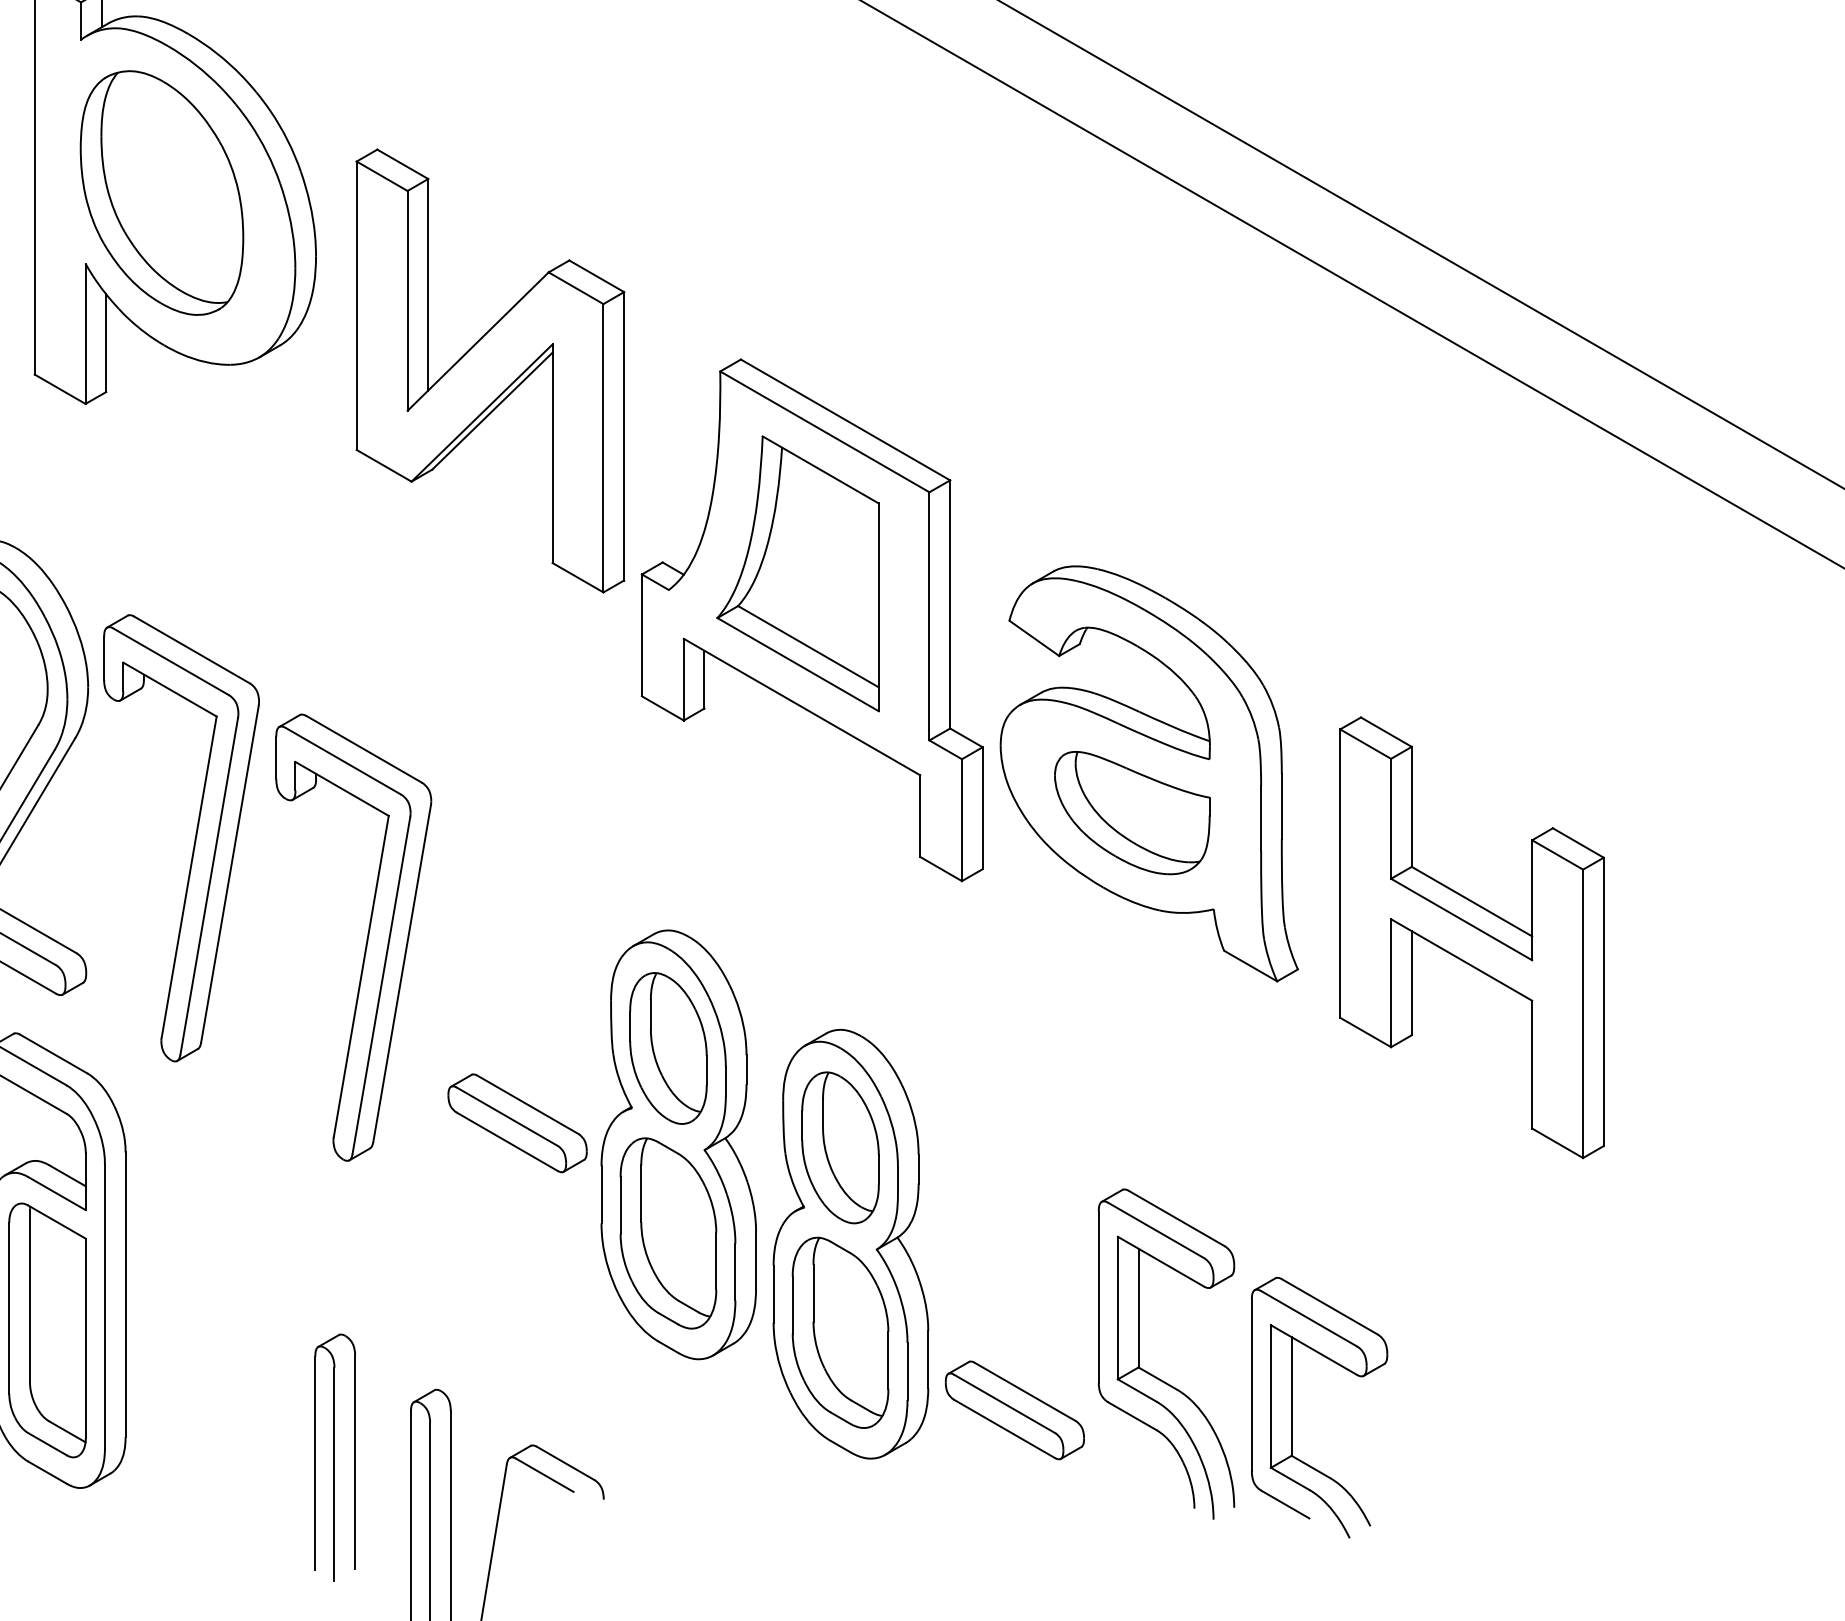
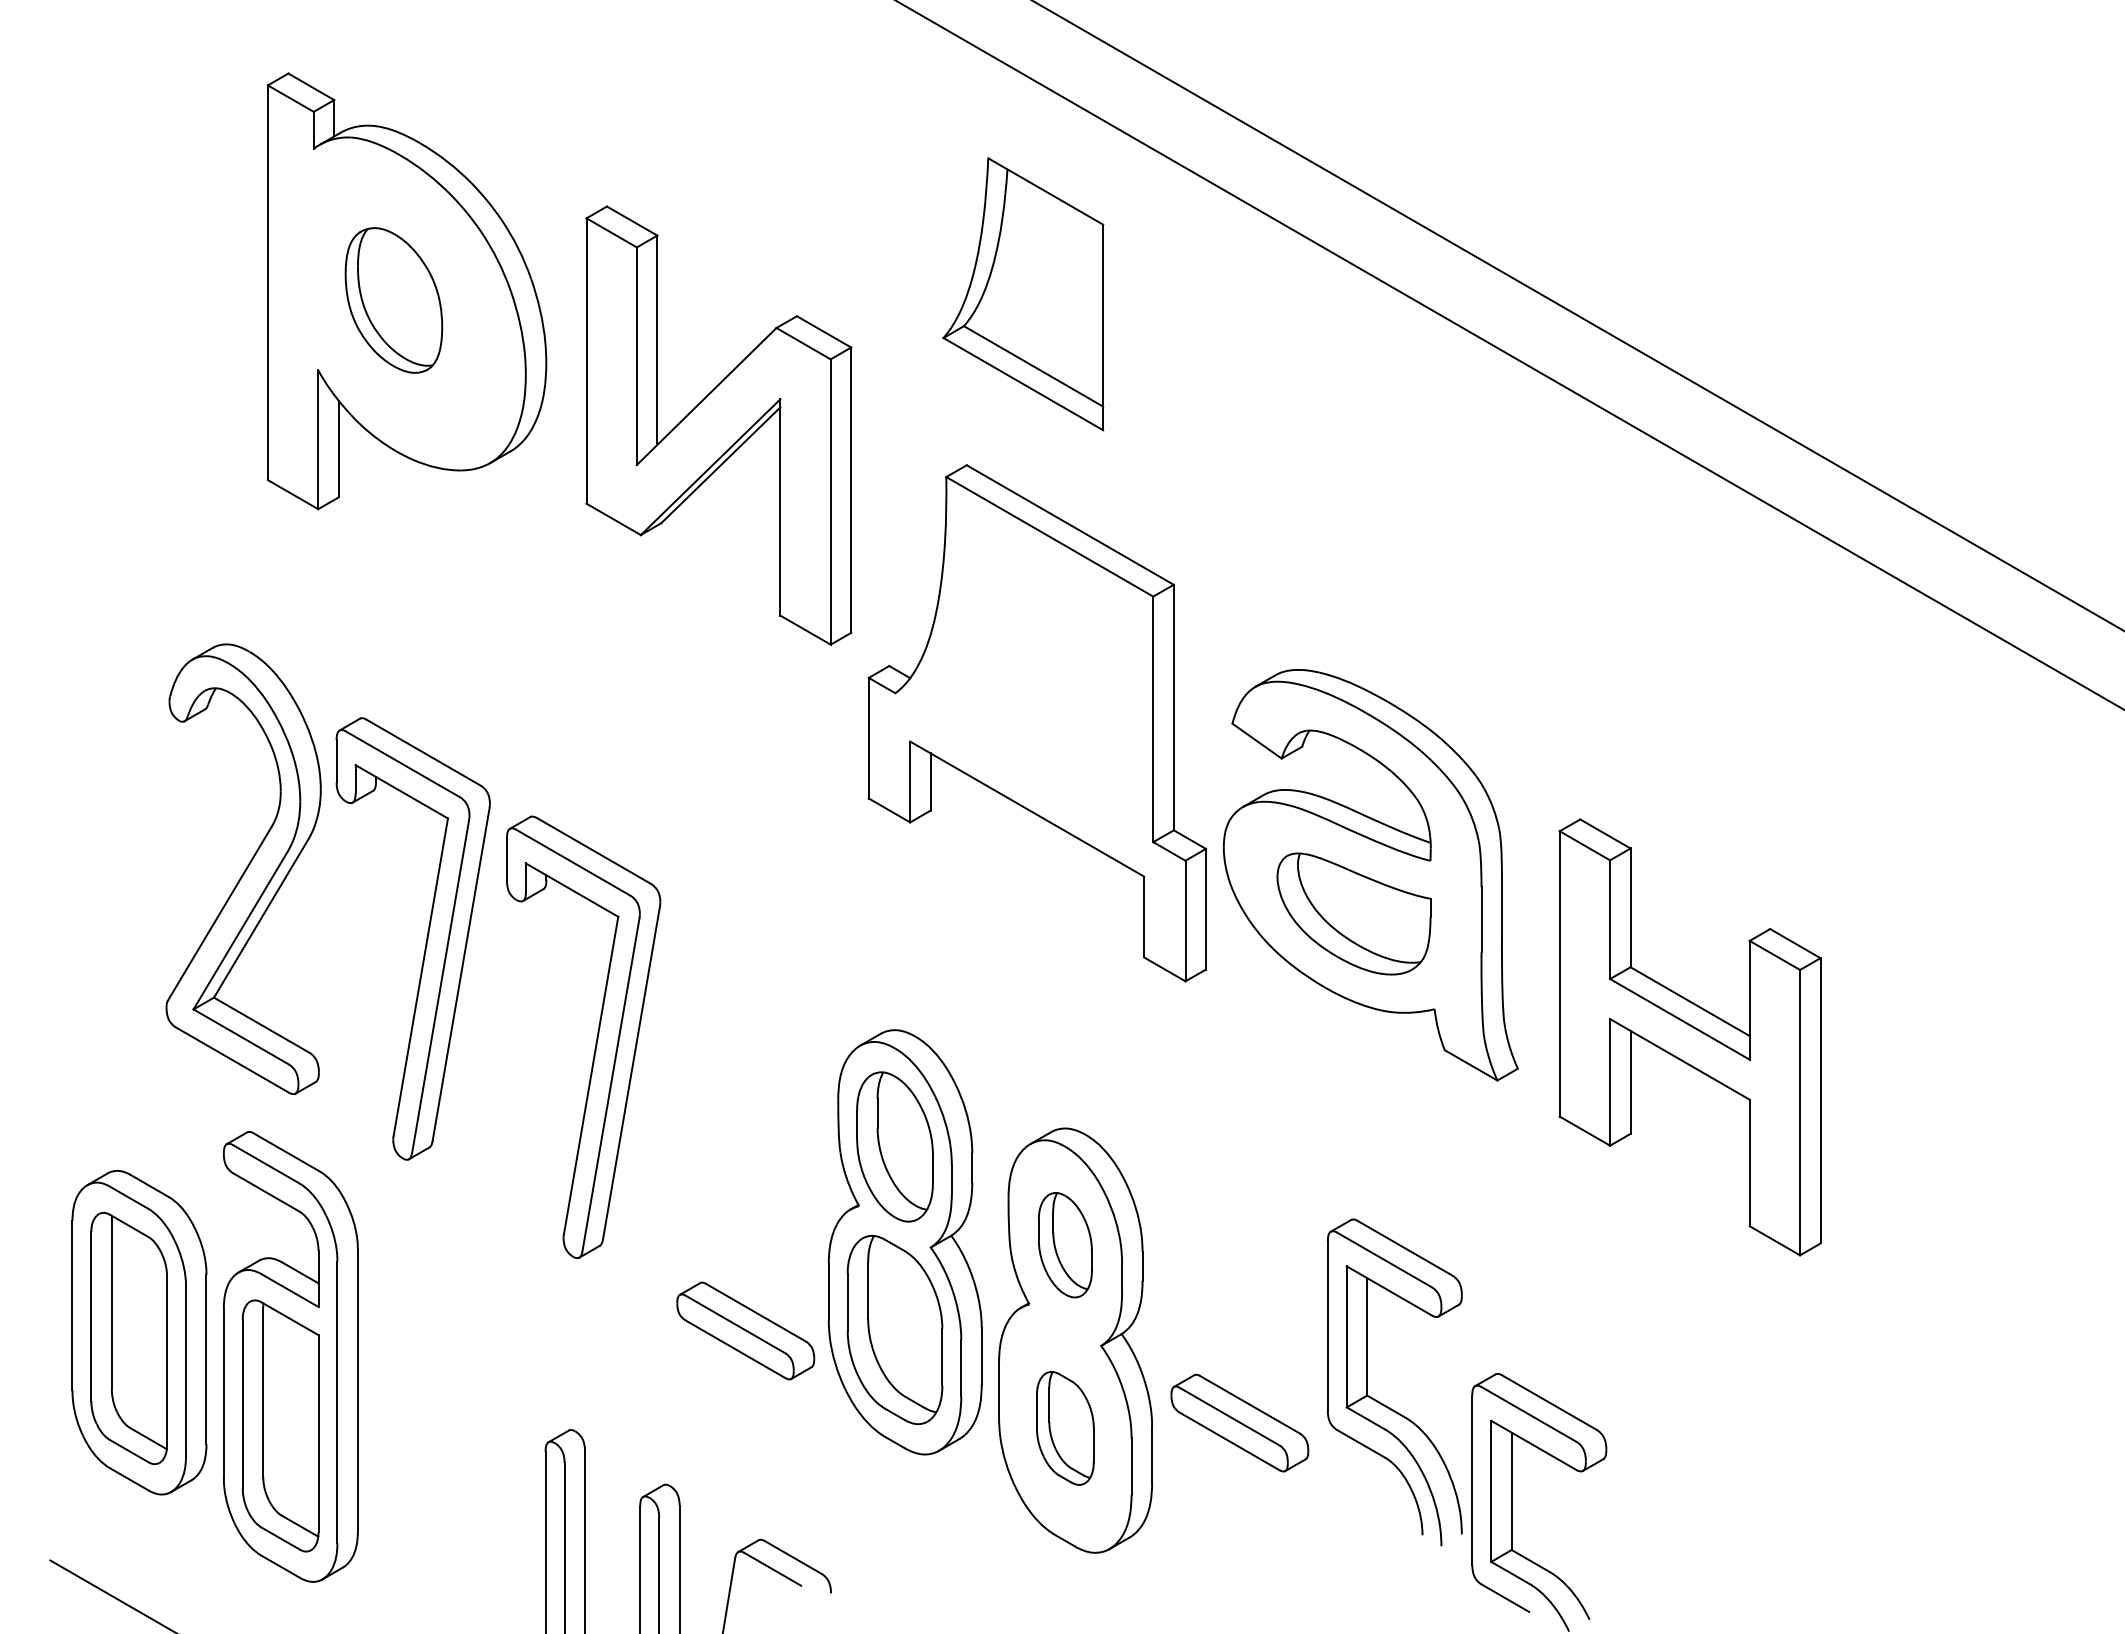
part: (161, 193) -> (393, 300), size x0.6
part: (490, 370) -> (718, 425), moved
part: (798, 574) -> (1023, 294), moved
part: (517, 1122) -> (745, 1330), moved
part: (840, 1147) -> (1065, 1244), size x0.7
part: (840, 1333) -> (1065, 1428), size x0.6
part: (1155, 1375) -> (1383, 1403), moved
part: (1014, 1409) -> (1239, 1422), moved

